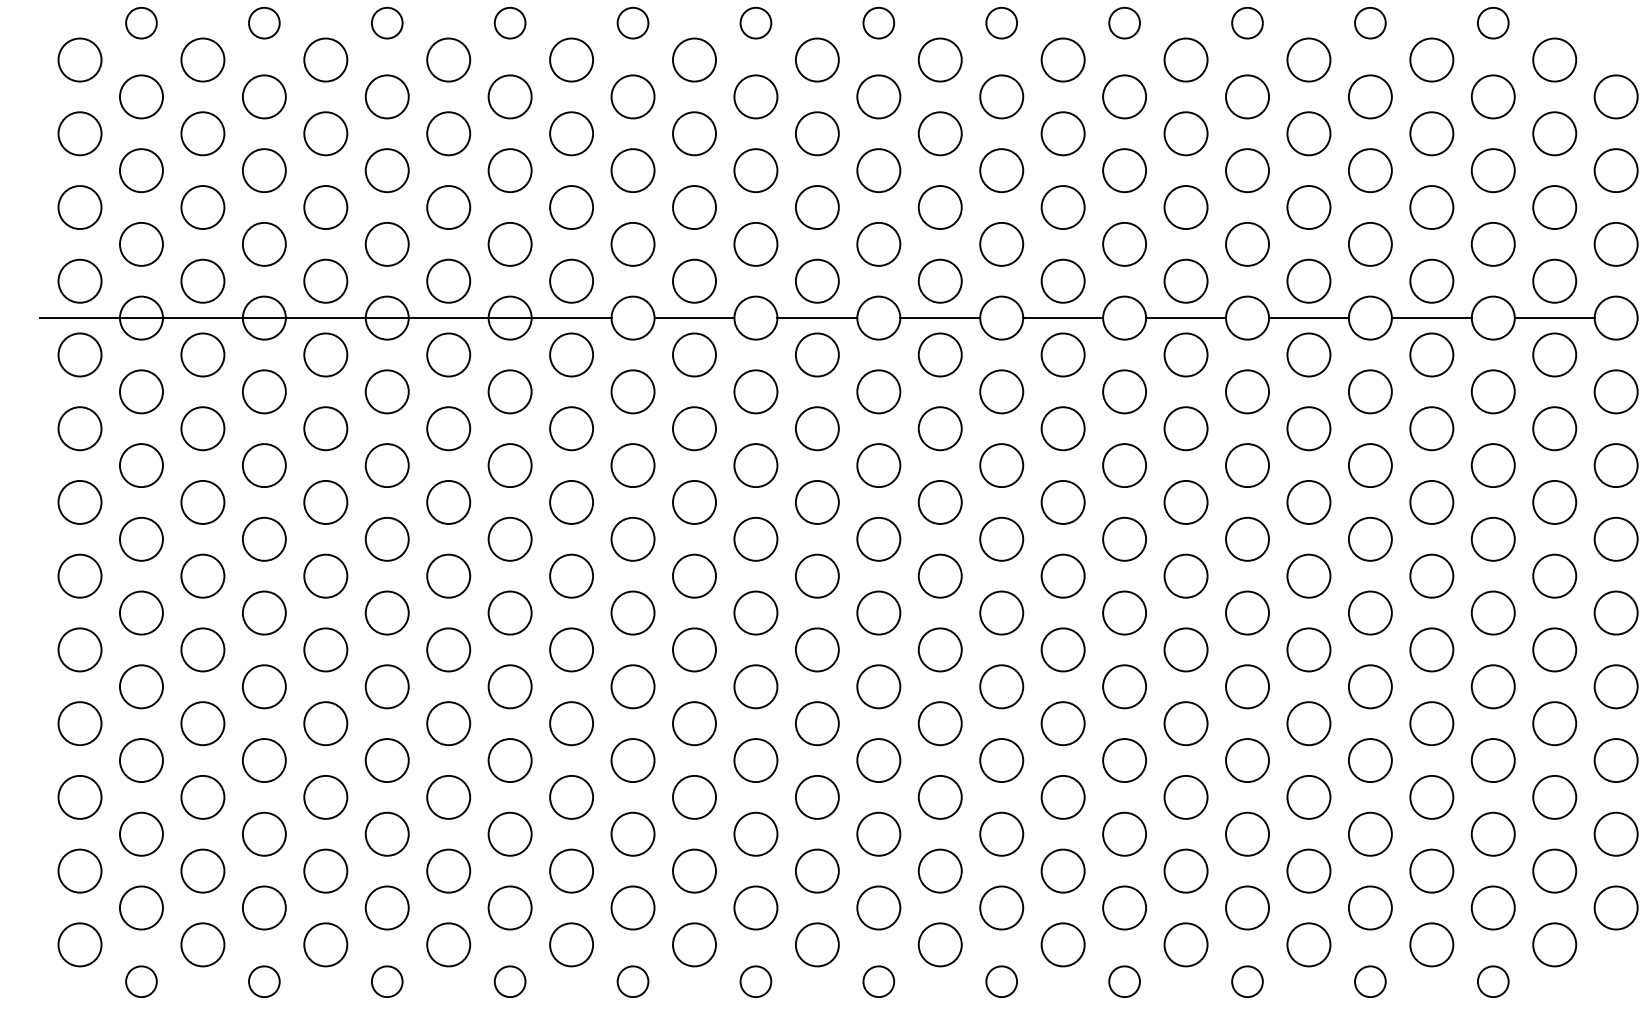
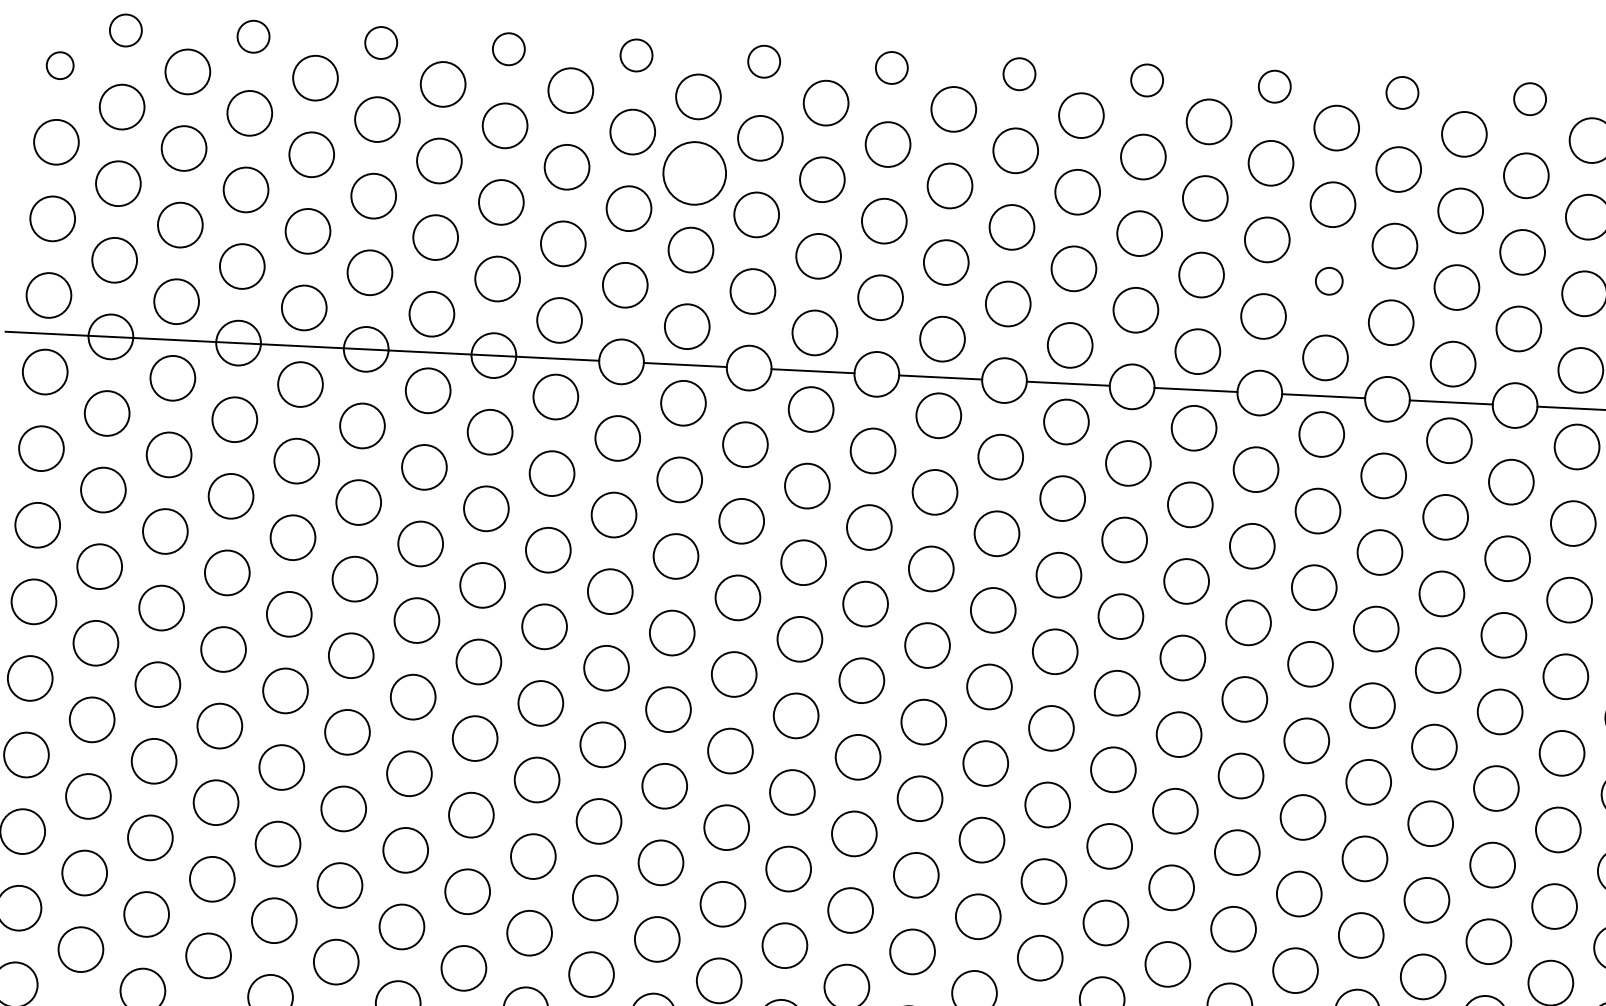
circle: (79, 59) -> (59, 65), size x0.6
circle: (694, 133) -> (694, 173), size x1.4
circle: (1308, 207) -> (1328, 281), size x0.6

